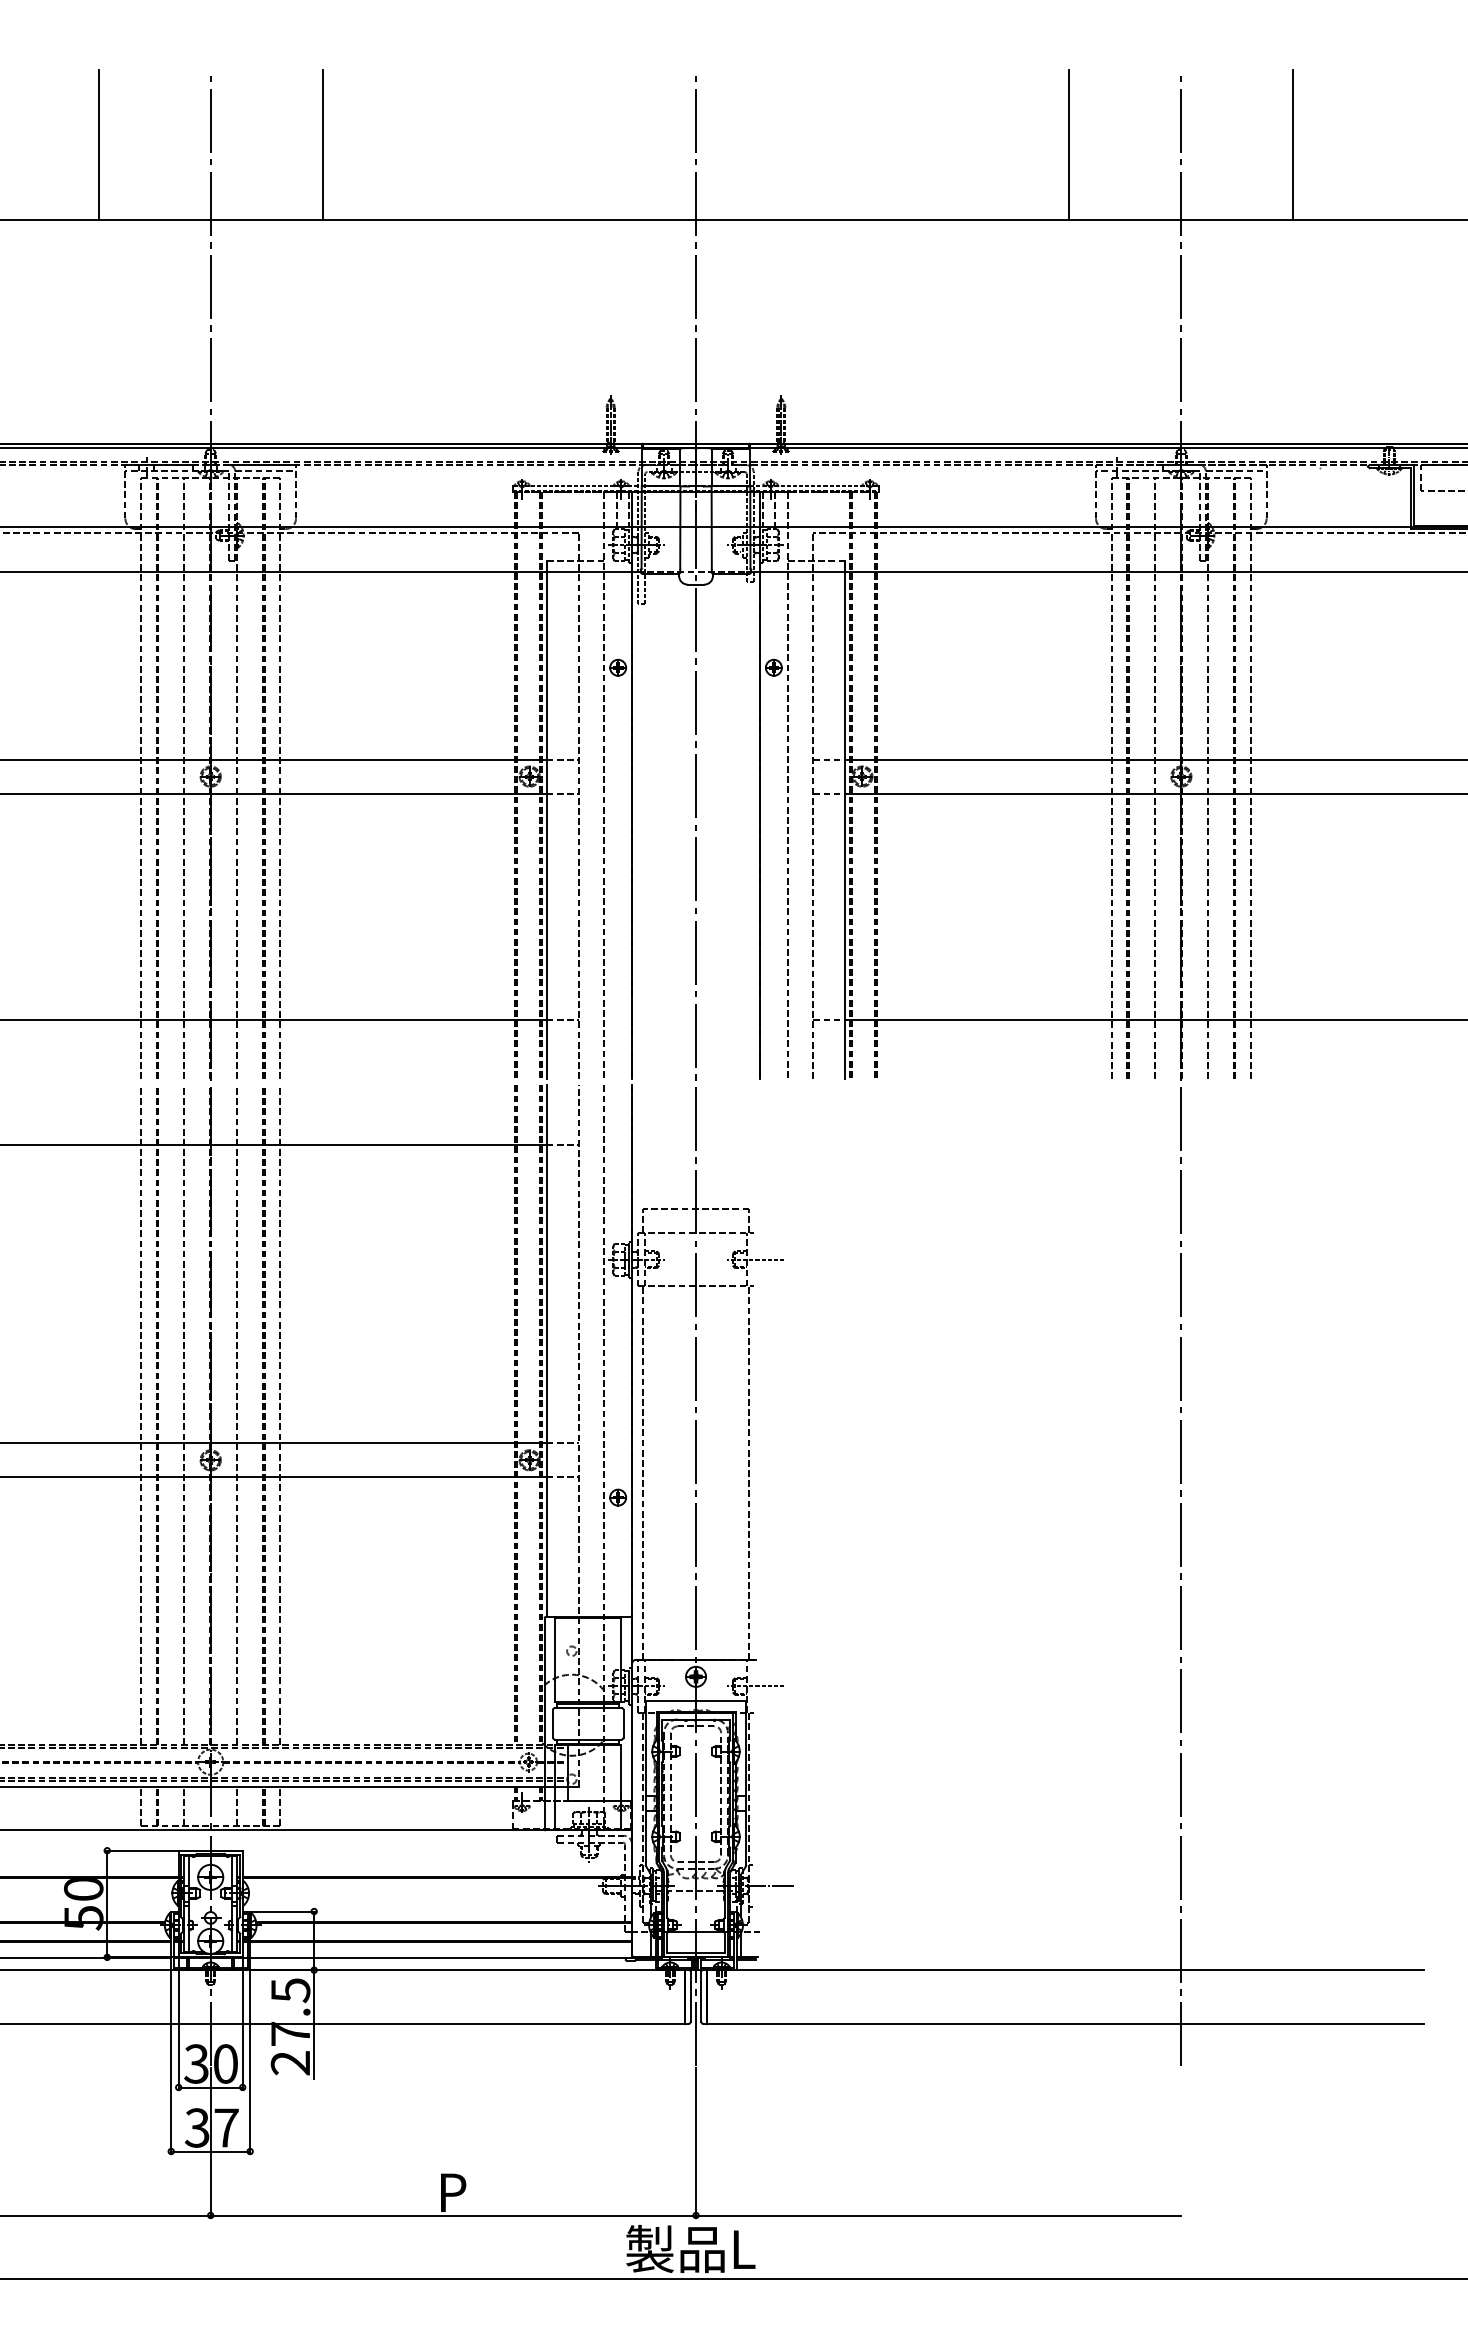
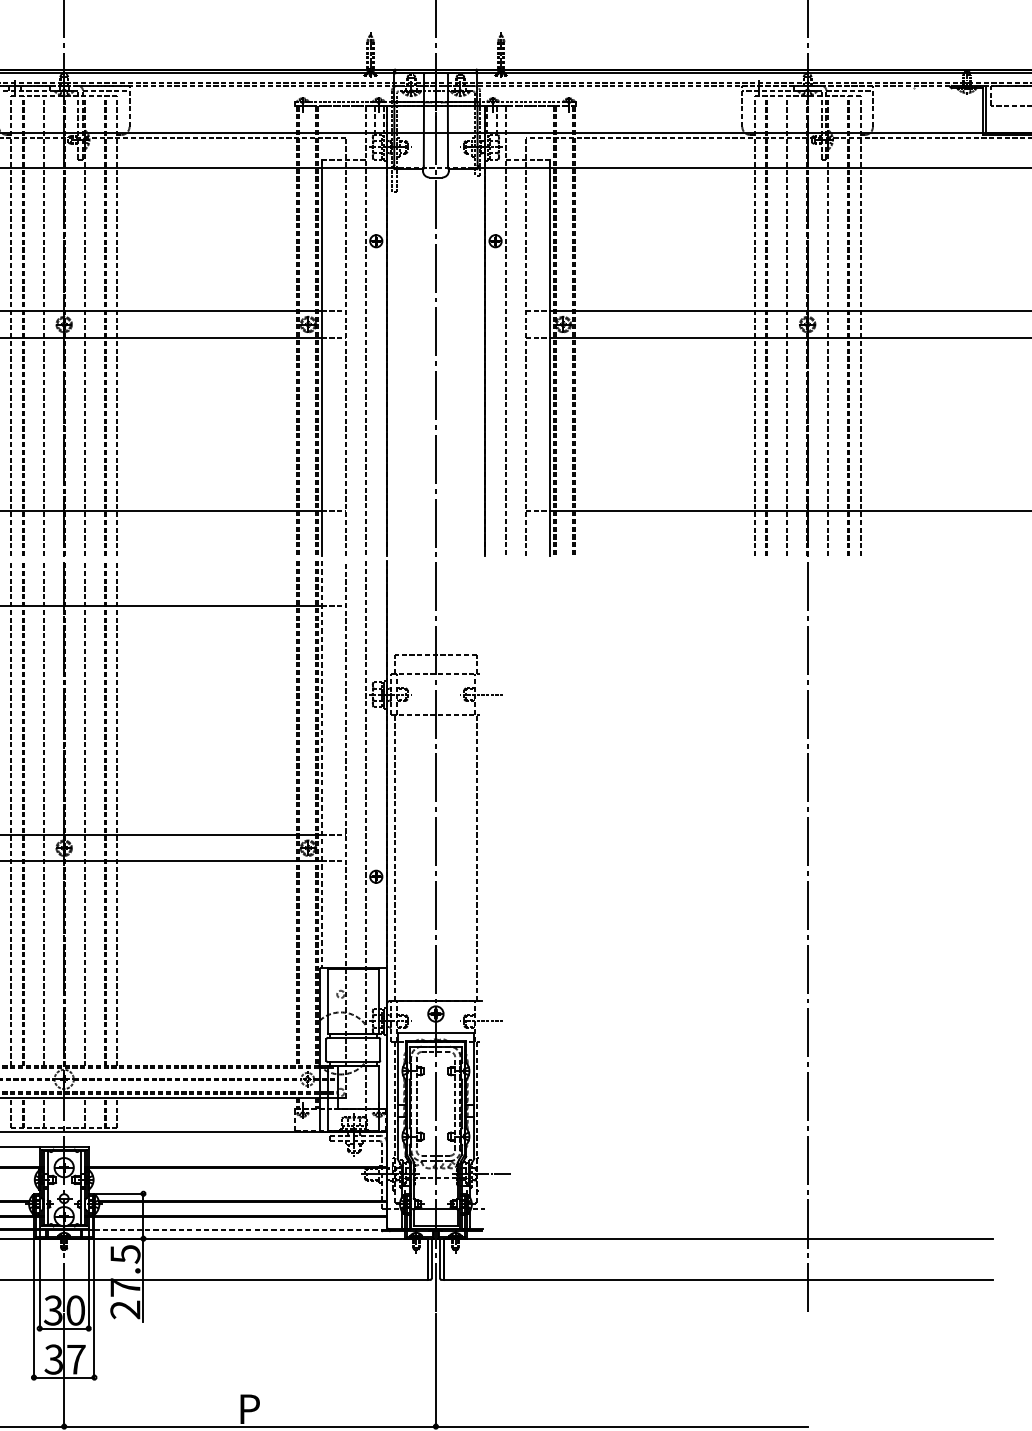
line: (546, 1351) -> (321, 764), solid -> dashed
line: (441, 1958) -> (240, 1229), solid -> dashed

